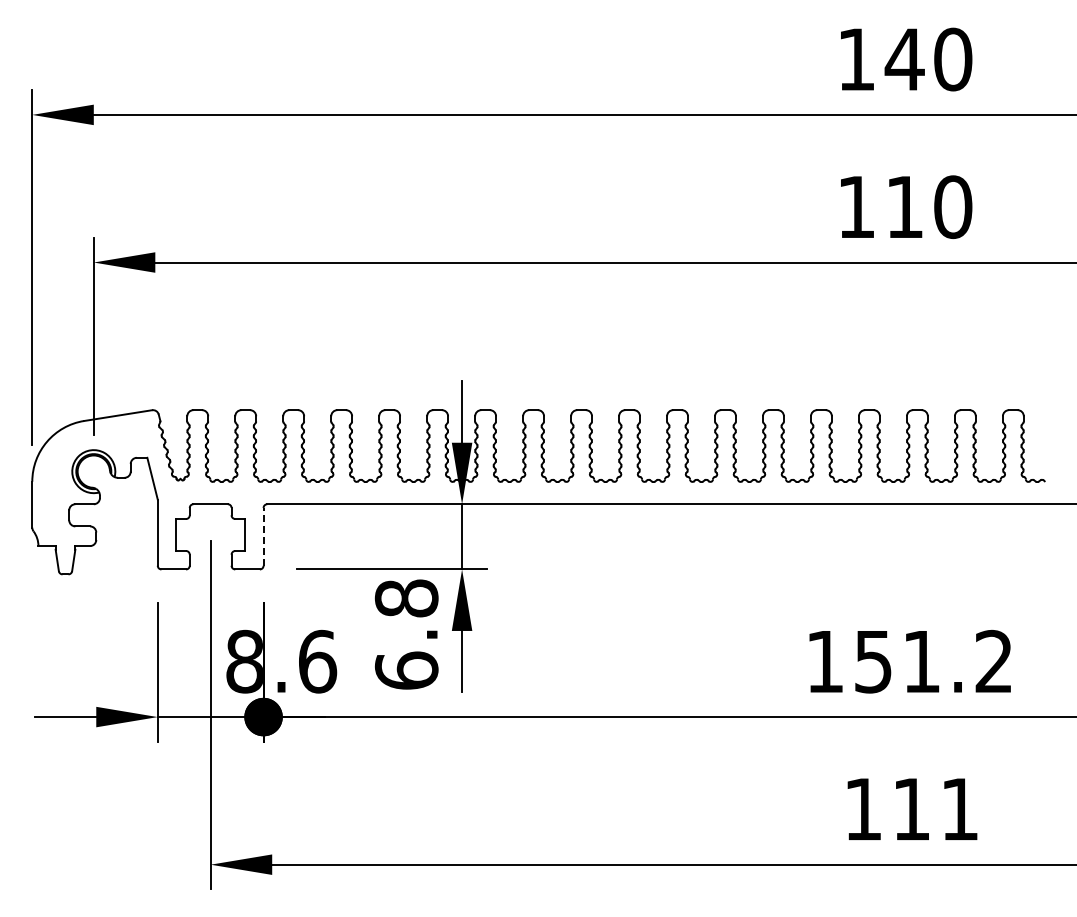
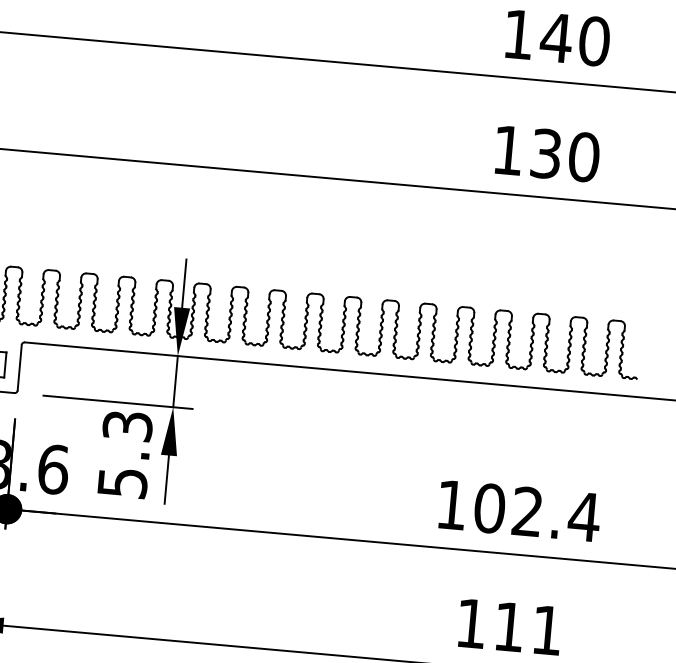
text: (904, 207) -> (545, 154), 110 -> 130
line: (263, 536) -> (19, 367), dashed -> solid
text: (406, 634) -> (125, 454), 6.8 -> 5.3
text: (934, 661) -> (537, 512), 151.2 -> 102.4

